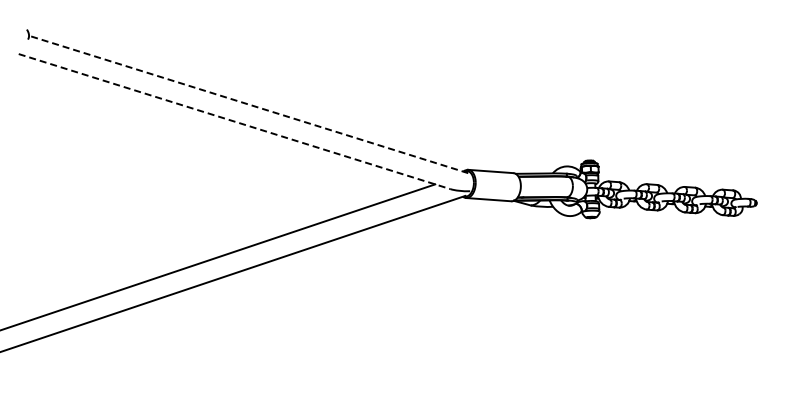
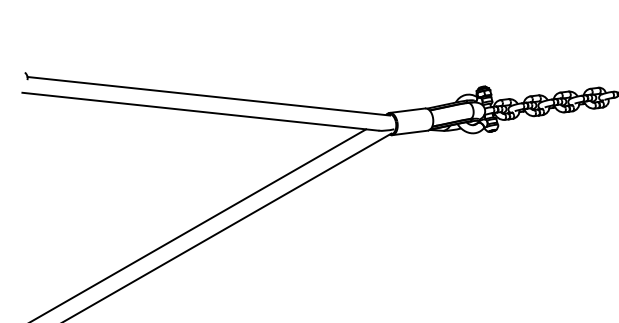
line: (248, 104) -> (208, 96), dashed -> solid
line: (234, 121) -> (200, 111), dashed -> solid

